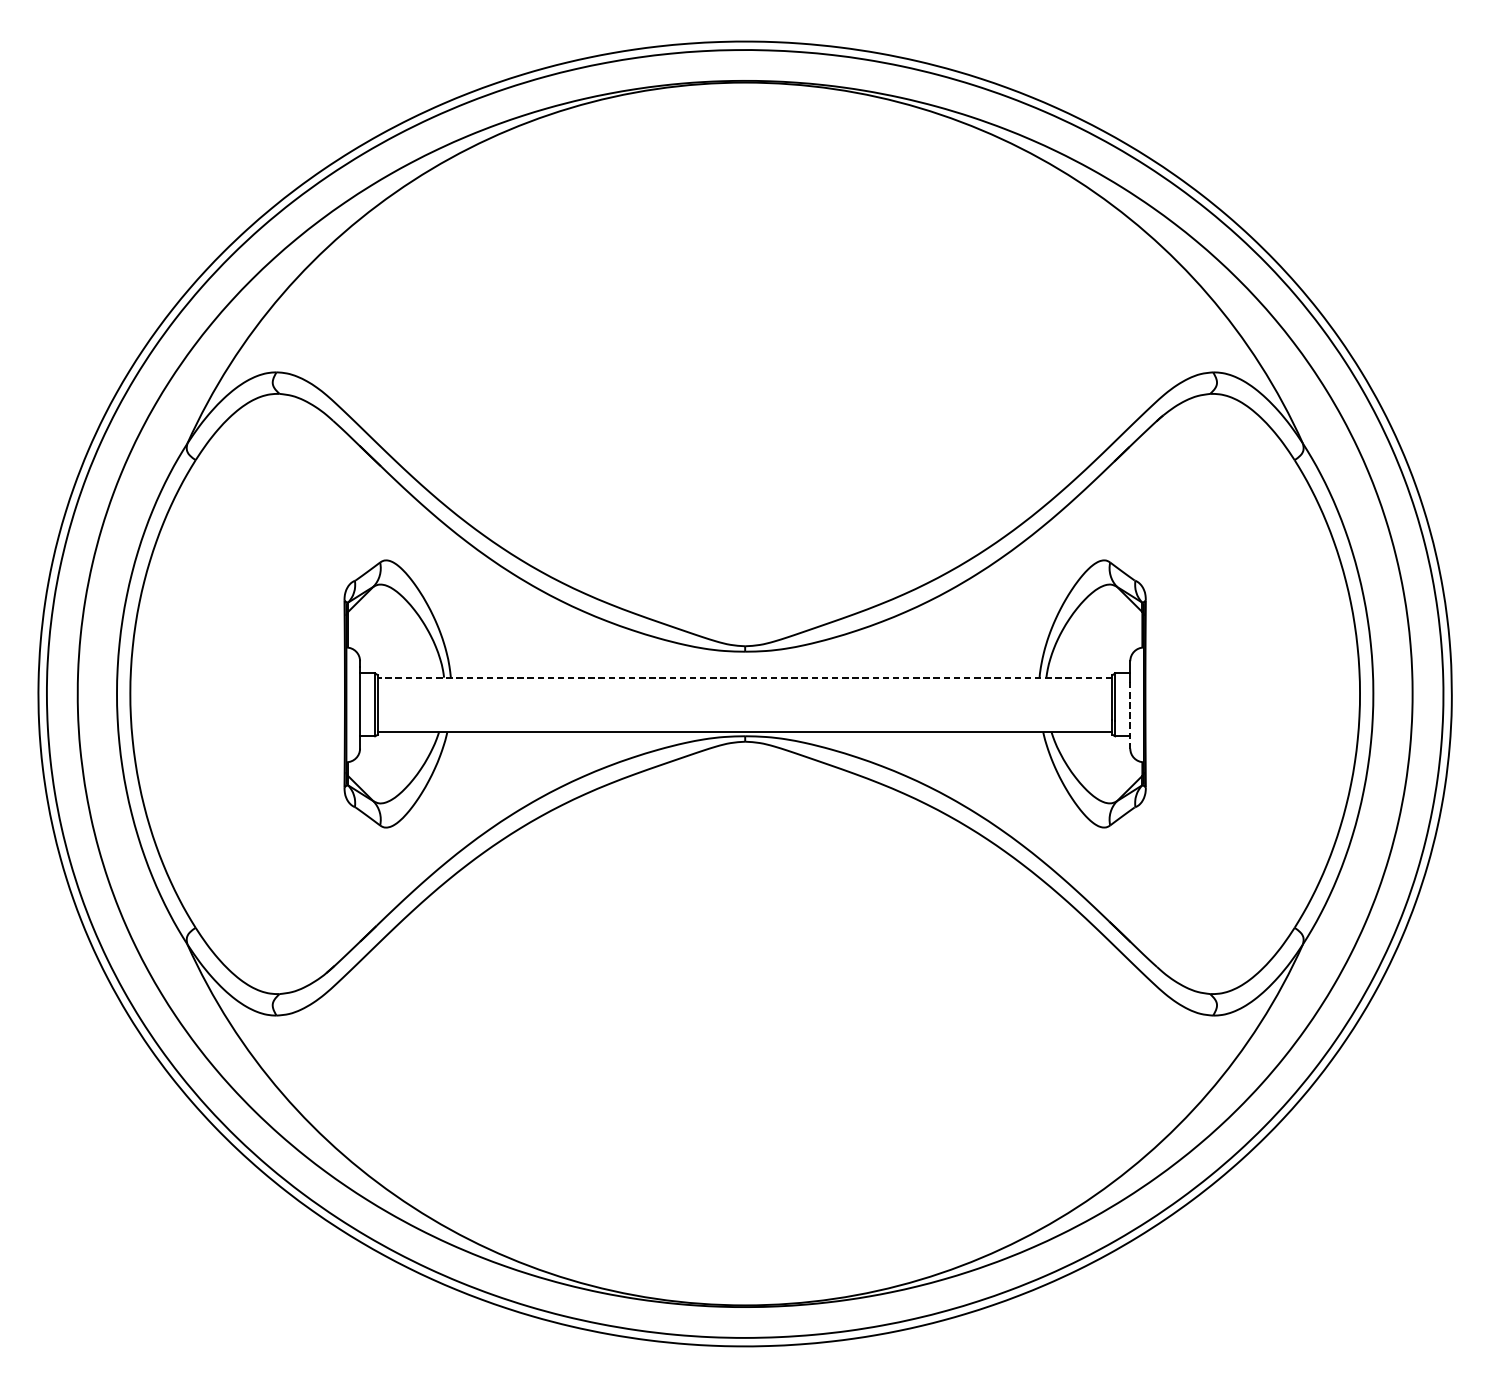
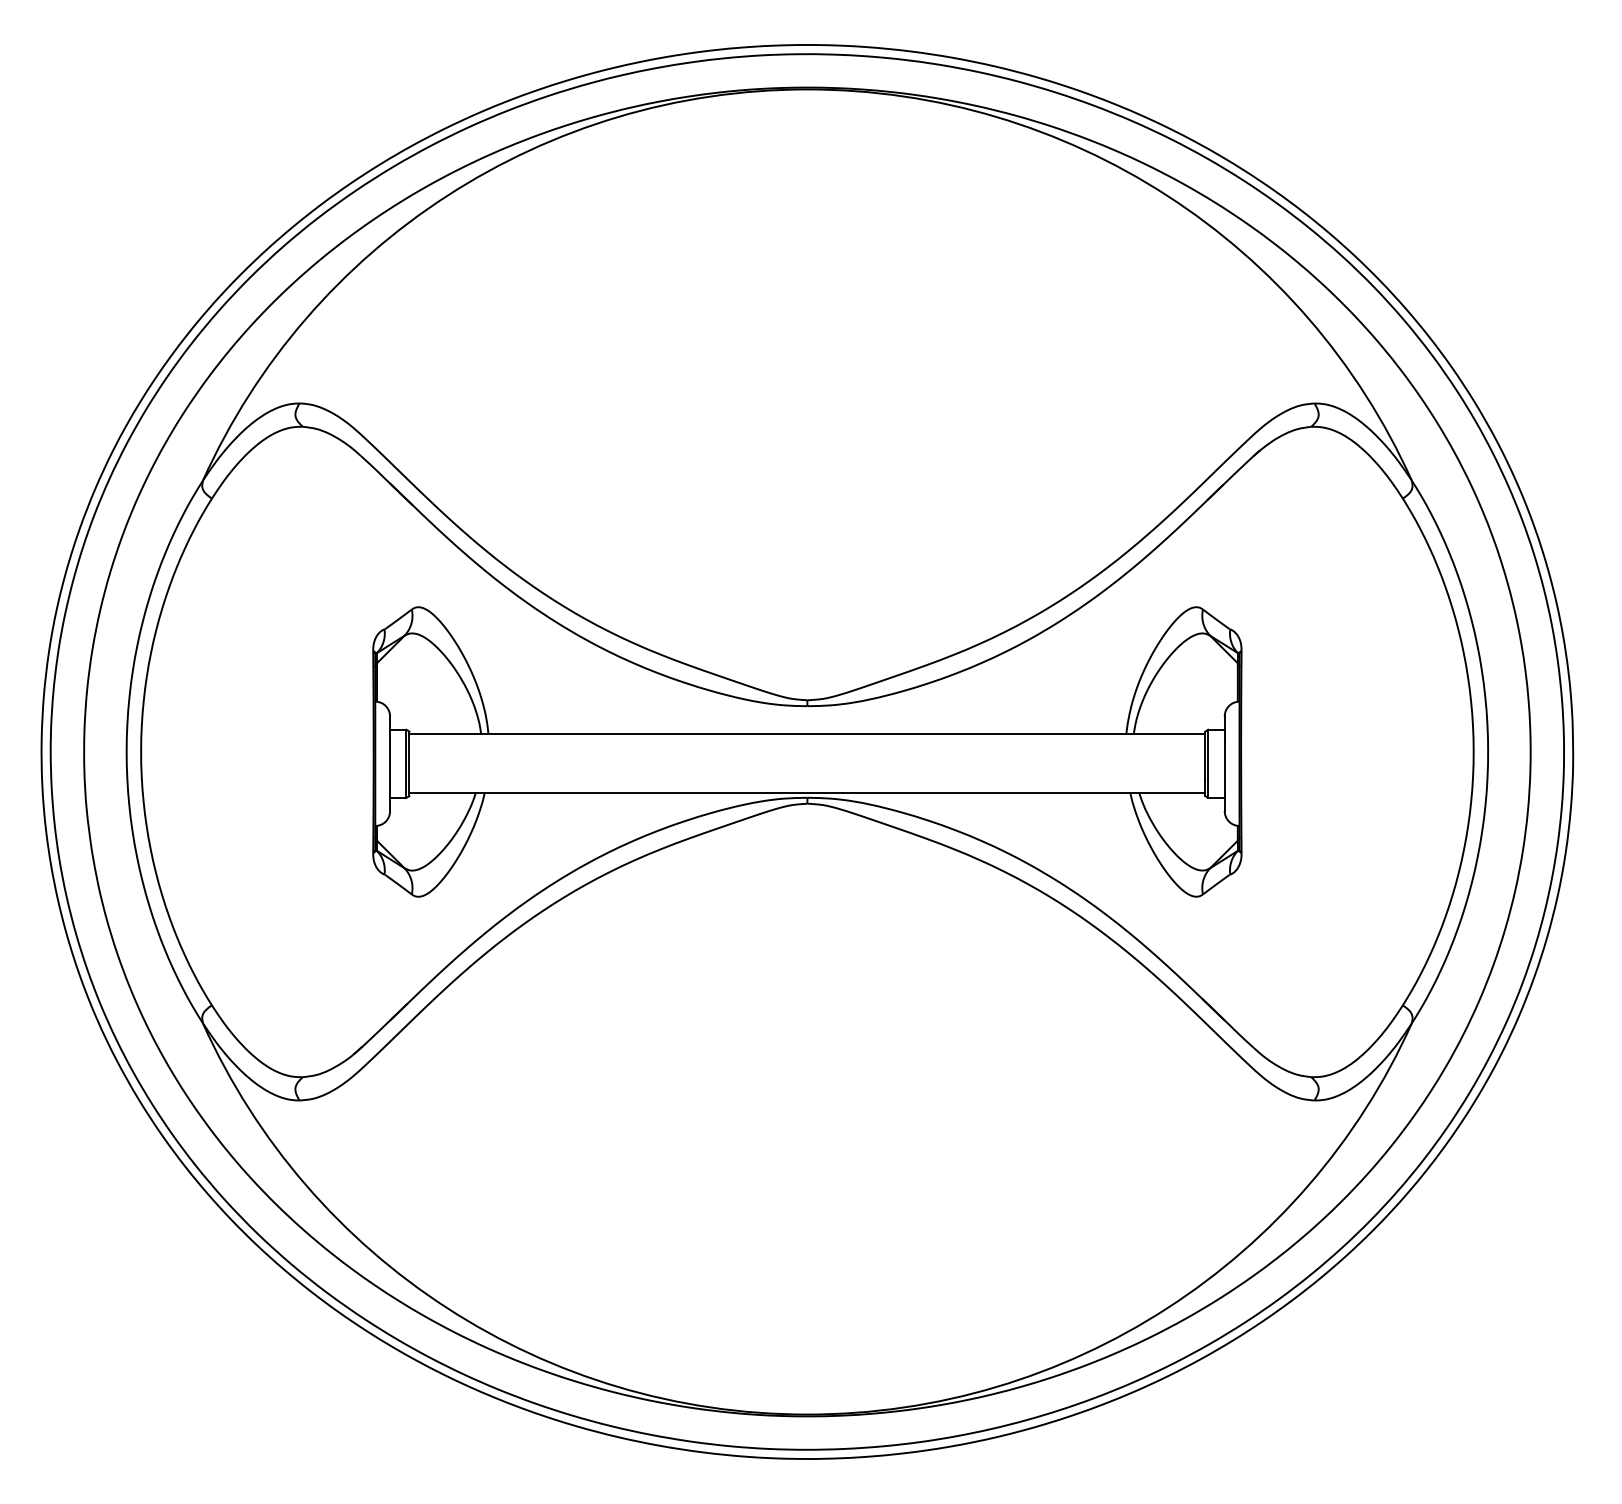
line: (744, 677) -> (806, 734), dashed -> solid
line: (1130, 715) -> (1224, 775), dashed -> solid

